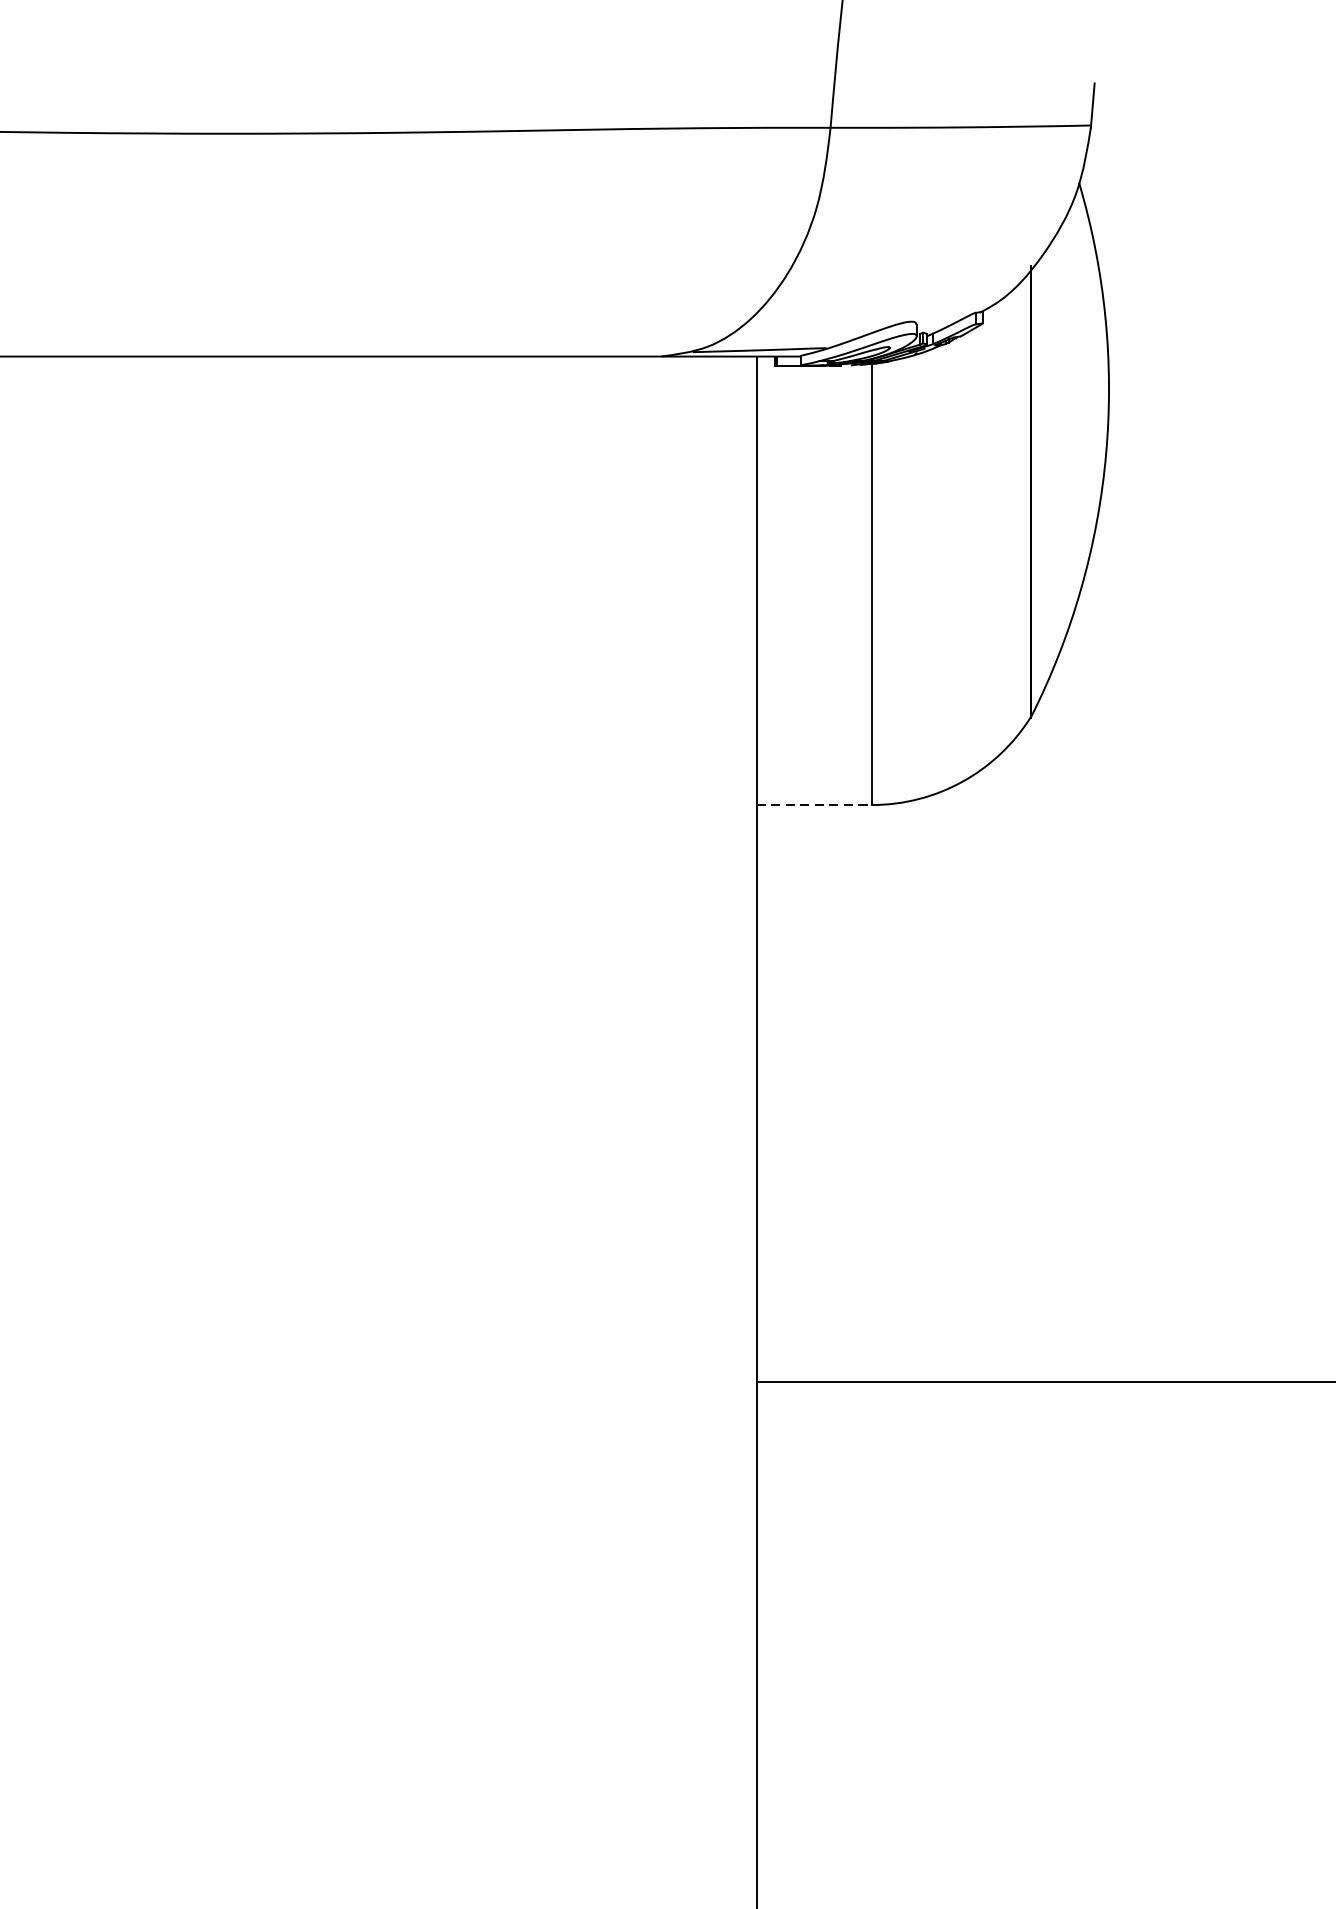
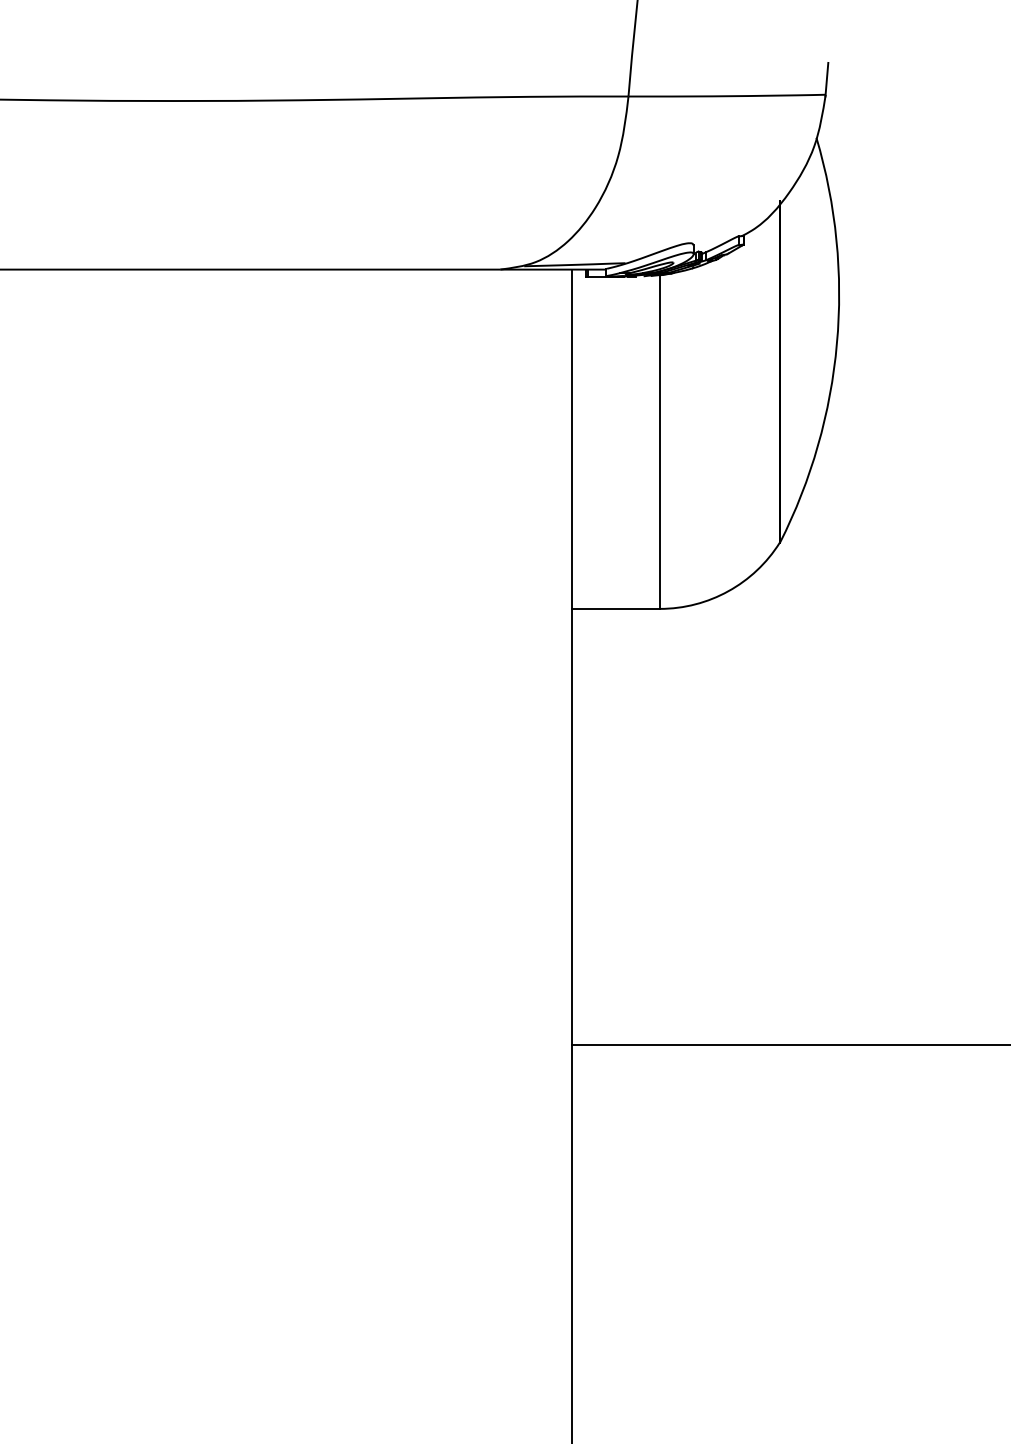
line: (814, 804) -> (616, 608), dashed -> solid

